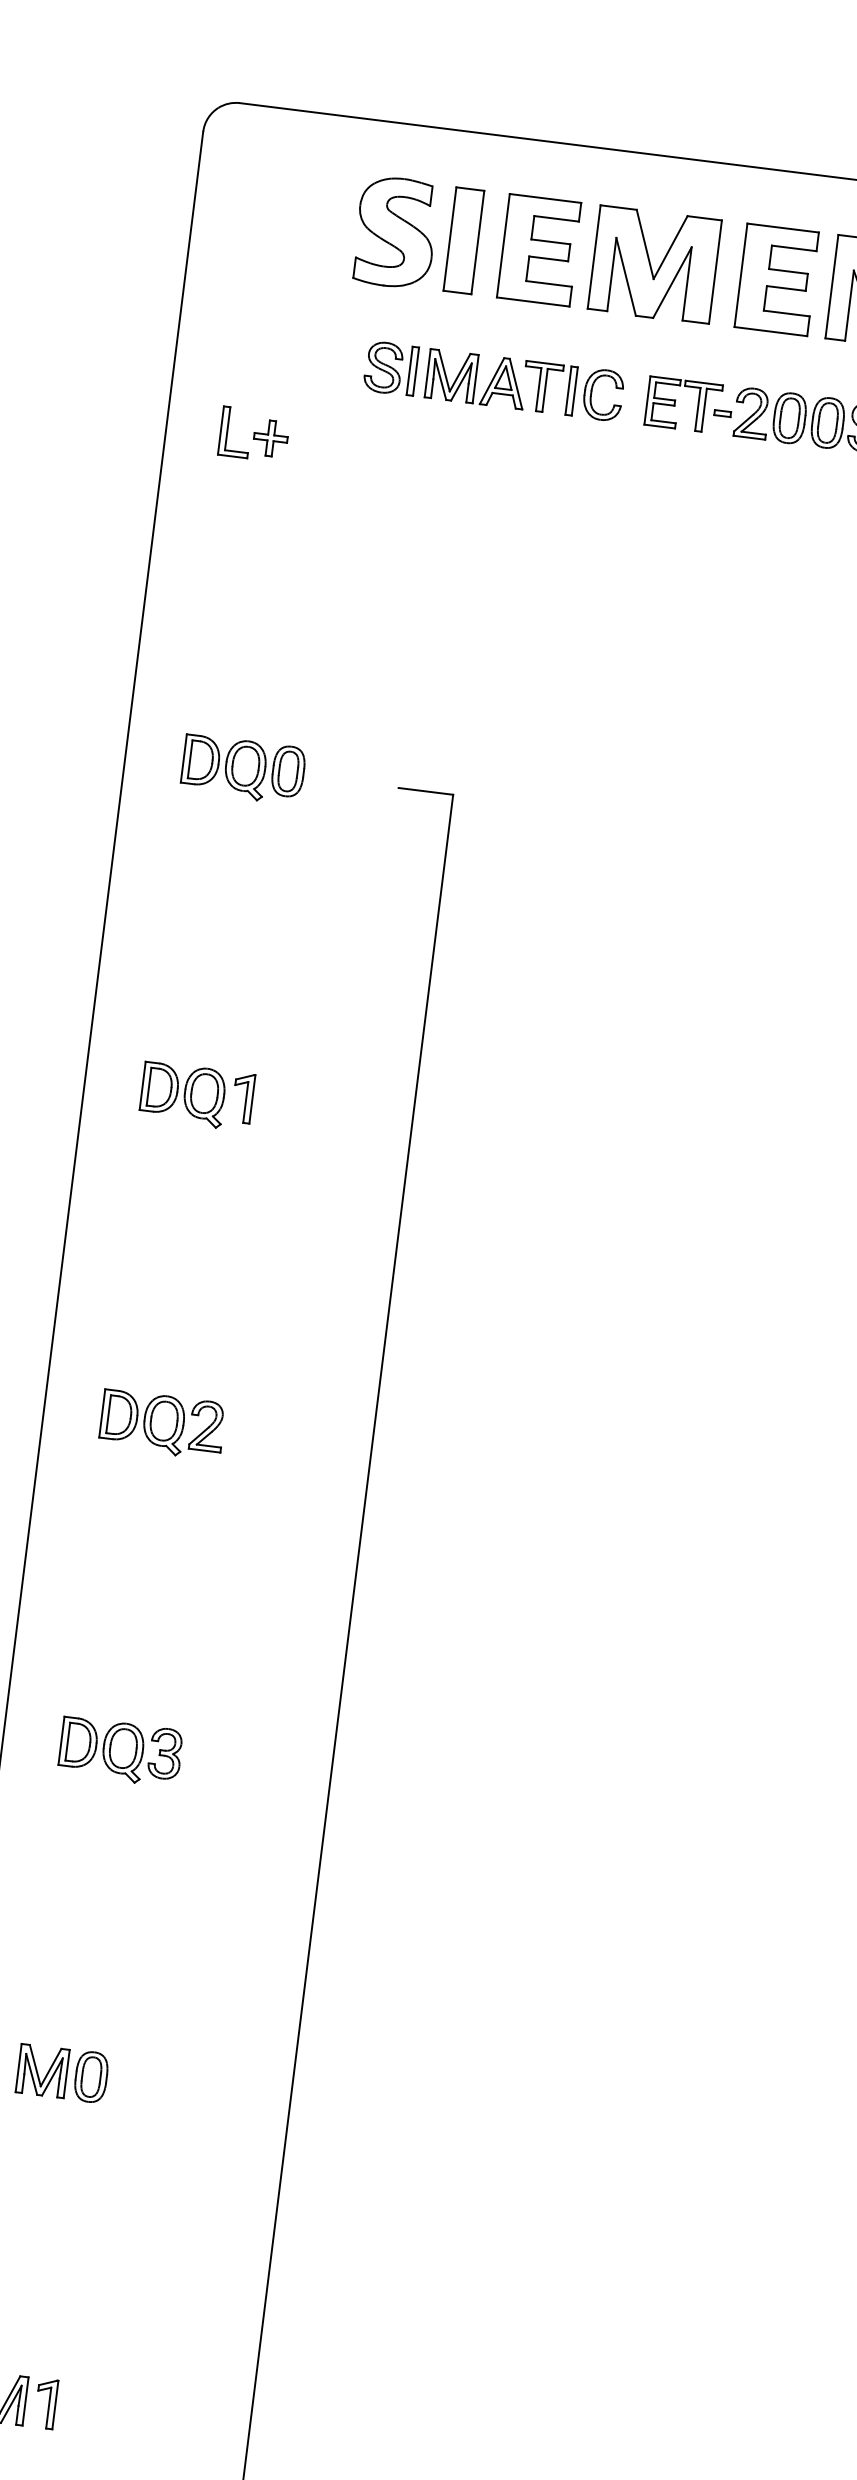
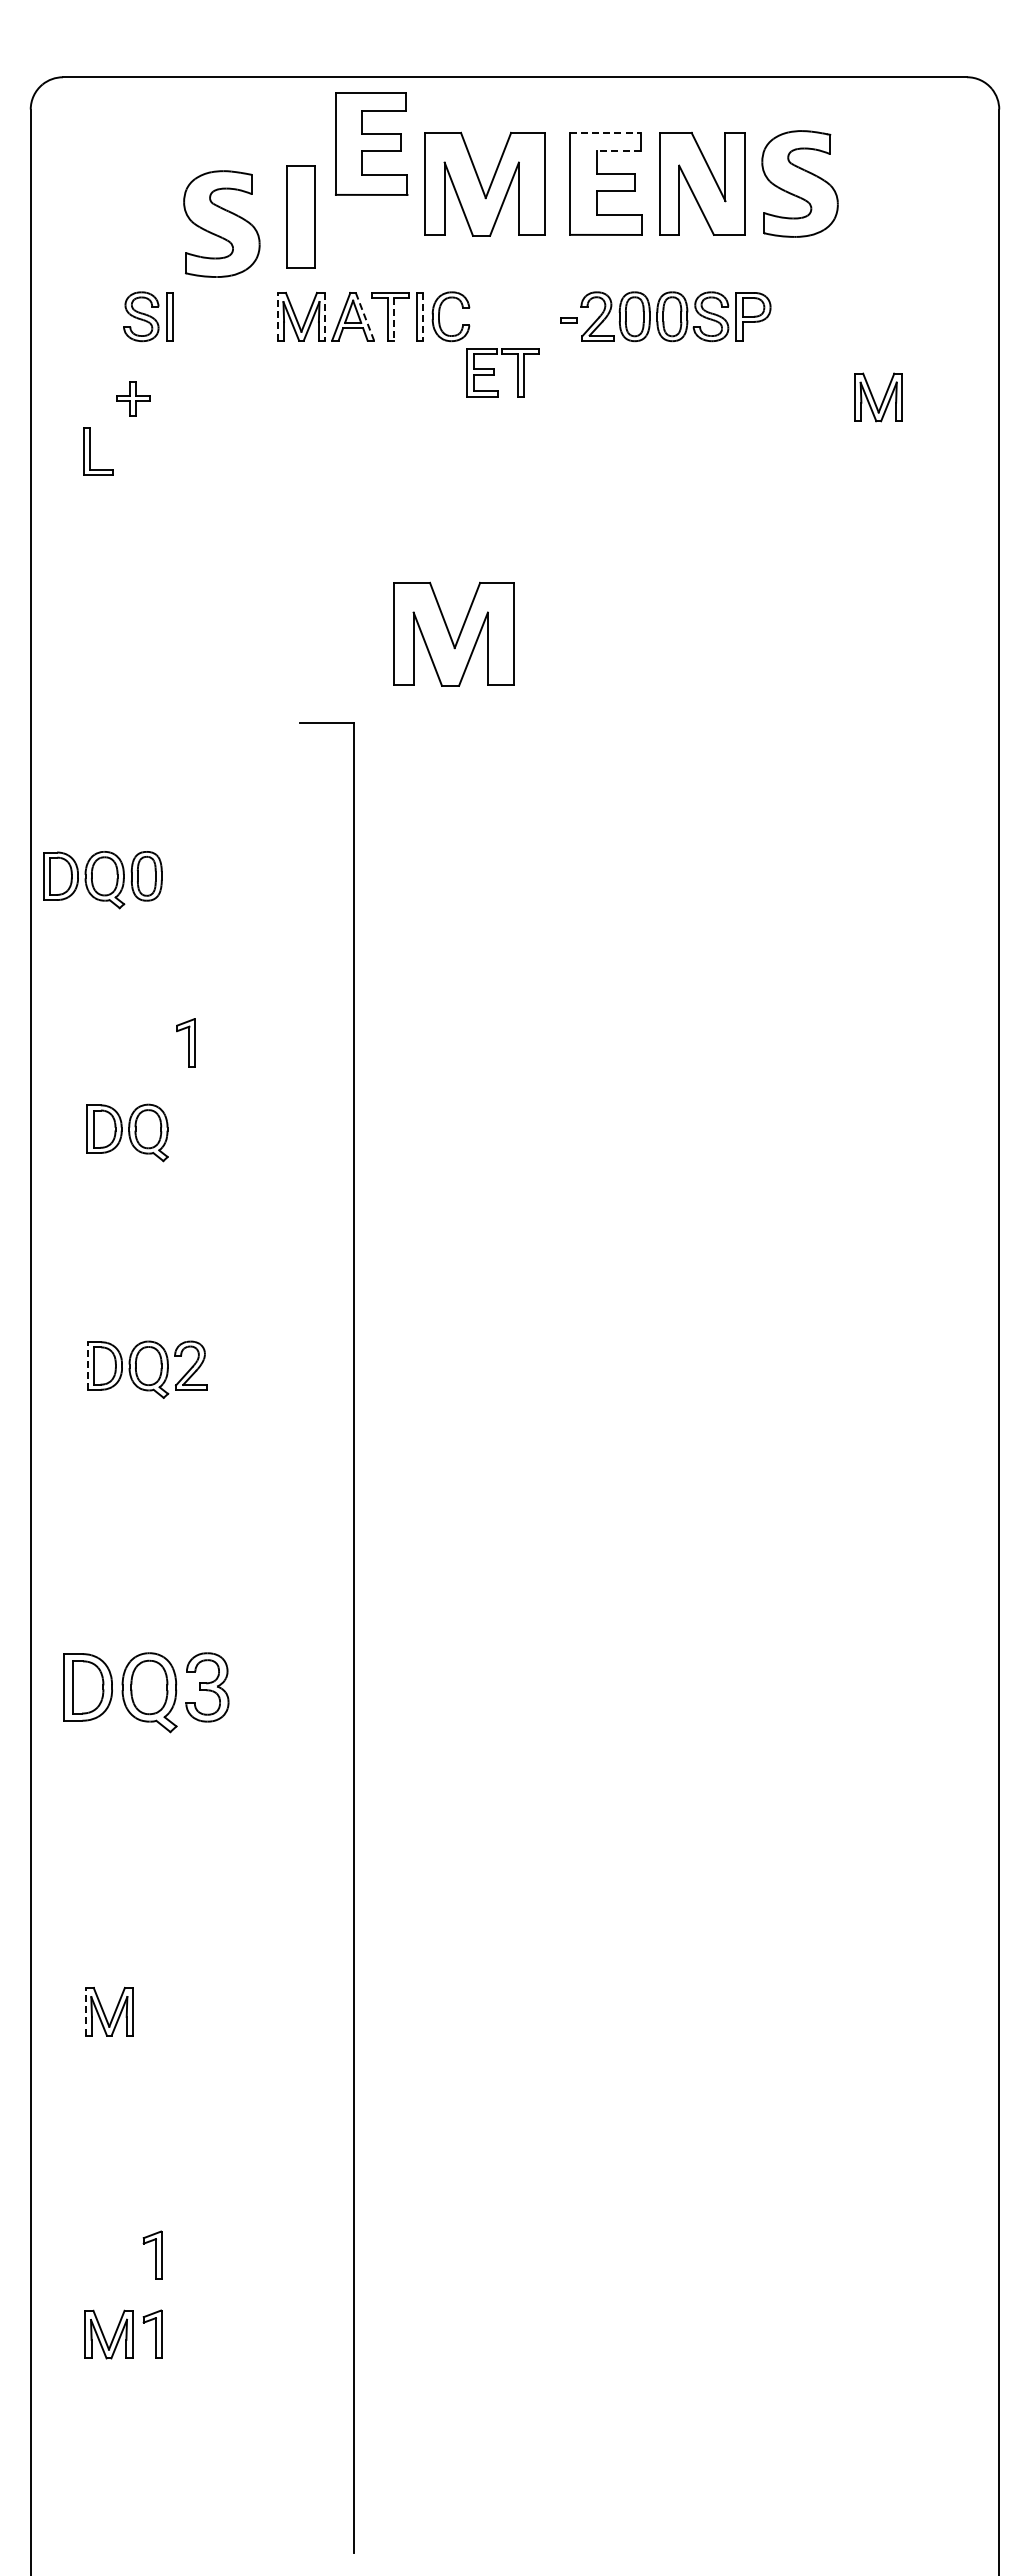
line: (783, 227) -> (605, 132), solid -> dashed
part: (395, 231) -> (221, 223), moved
part: (463, 240) -> (300, 216), moved
line: (794, 248) -> (618, 151), solid -> dashed
part: (539, 249) -> (371, 143), moved
part: (390, 368) -> (148, 316), moved
line: (427, 372) -> (277, 316), solid -> dashed
line: (476, 378) -> (325, 316), solid -> dashed
line: (516, 385) -> (365, 317), solid -> dashed
line: (544, 390) -> (393, 319), solid -> dashed
line: (574, 391) -> (422, 316), solid -> dashed
part: (674, 403) -> (494, 372), moved
part: (227, 431) -> (90, 451), moved
part: (565, 716) -> (453, 633), added
part: (242, 770) -> (102, 880), moved
part: (183, 1094) -> (127, 1132), moved
line: (102, 1413) -> (87, 1366), solid -> dashed
part: (120, 1751) -> (146, 1692), size x1.4
line: (18, 2067) -> (85, 2011), solid -> dashed
part: (91, 2076) -> (157, 2011), removed
part: (55, 2322) -> (152, 2254), added

